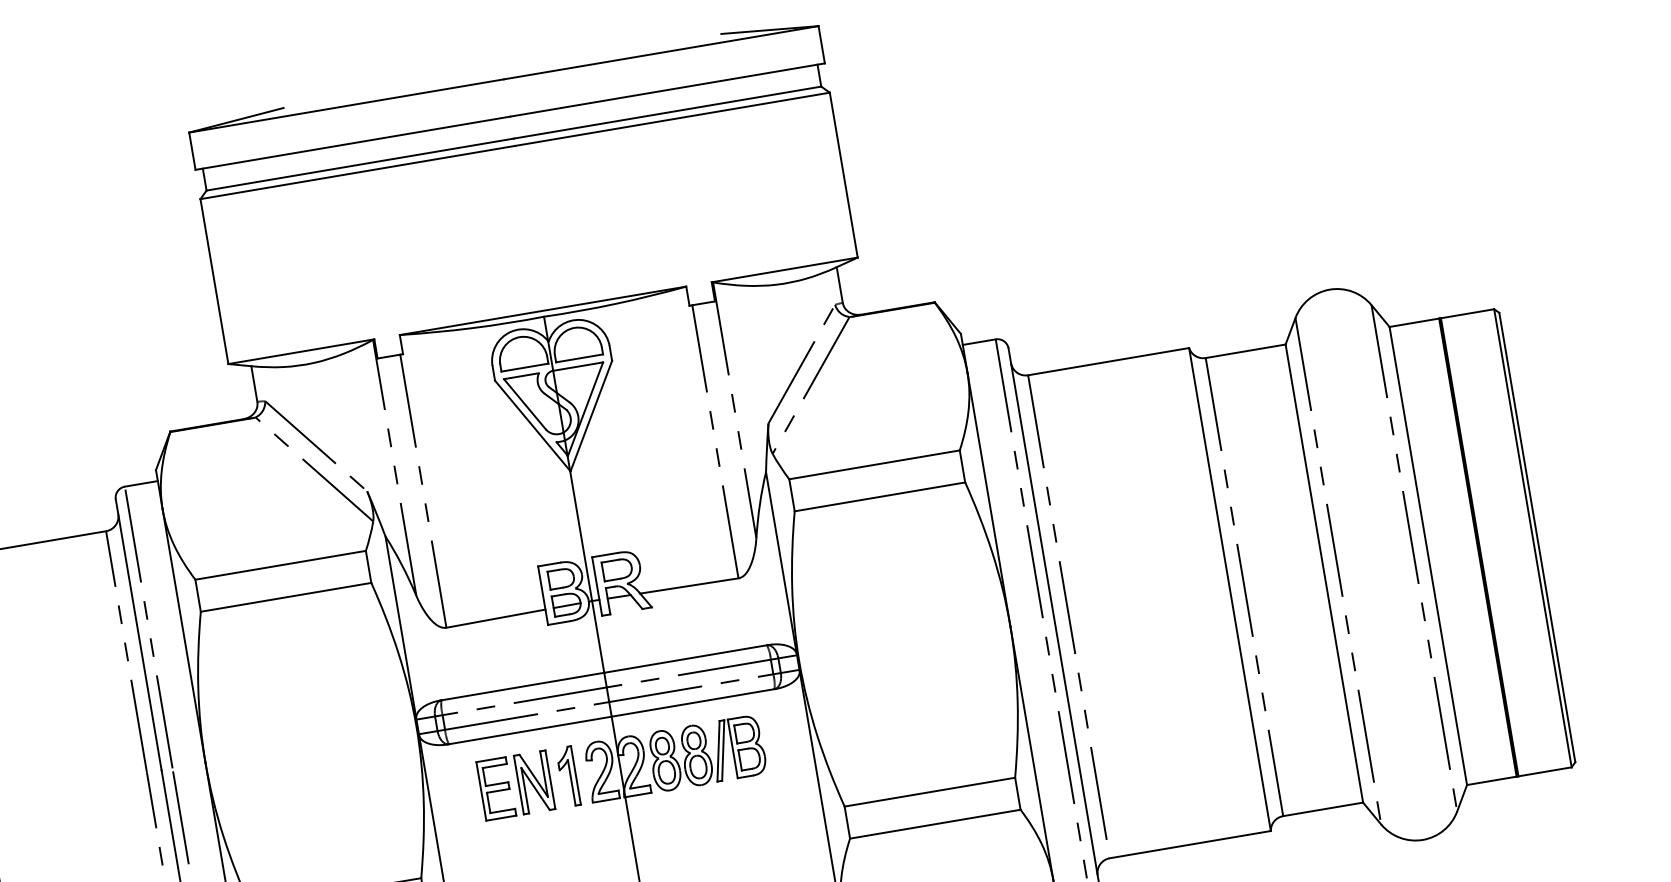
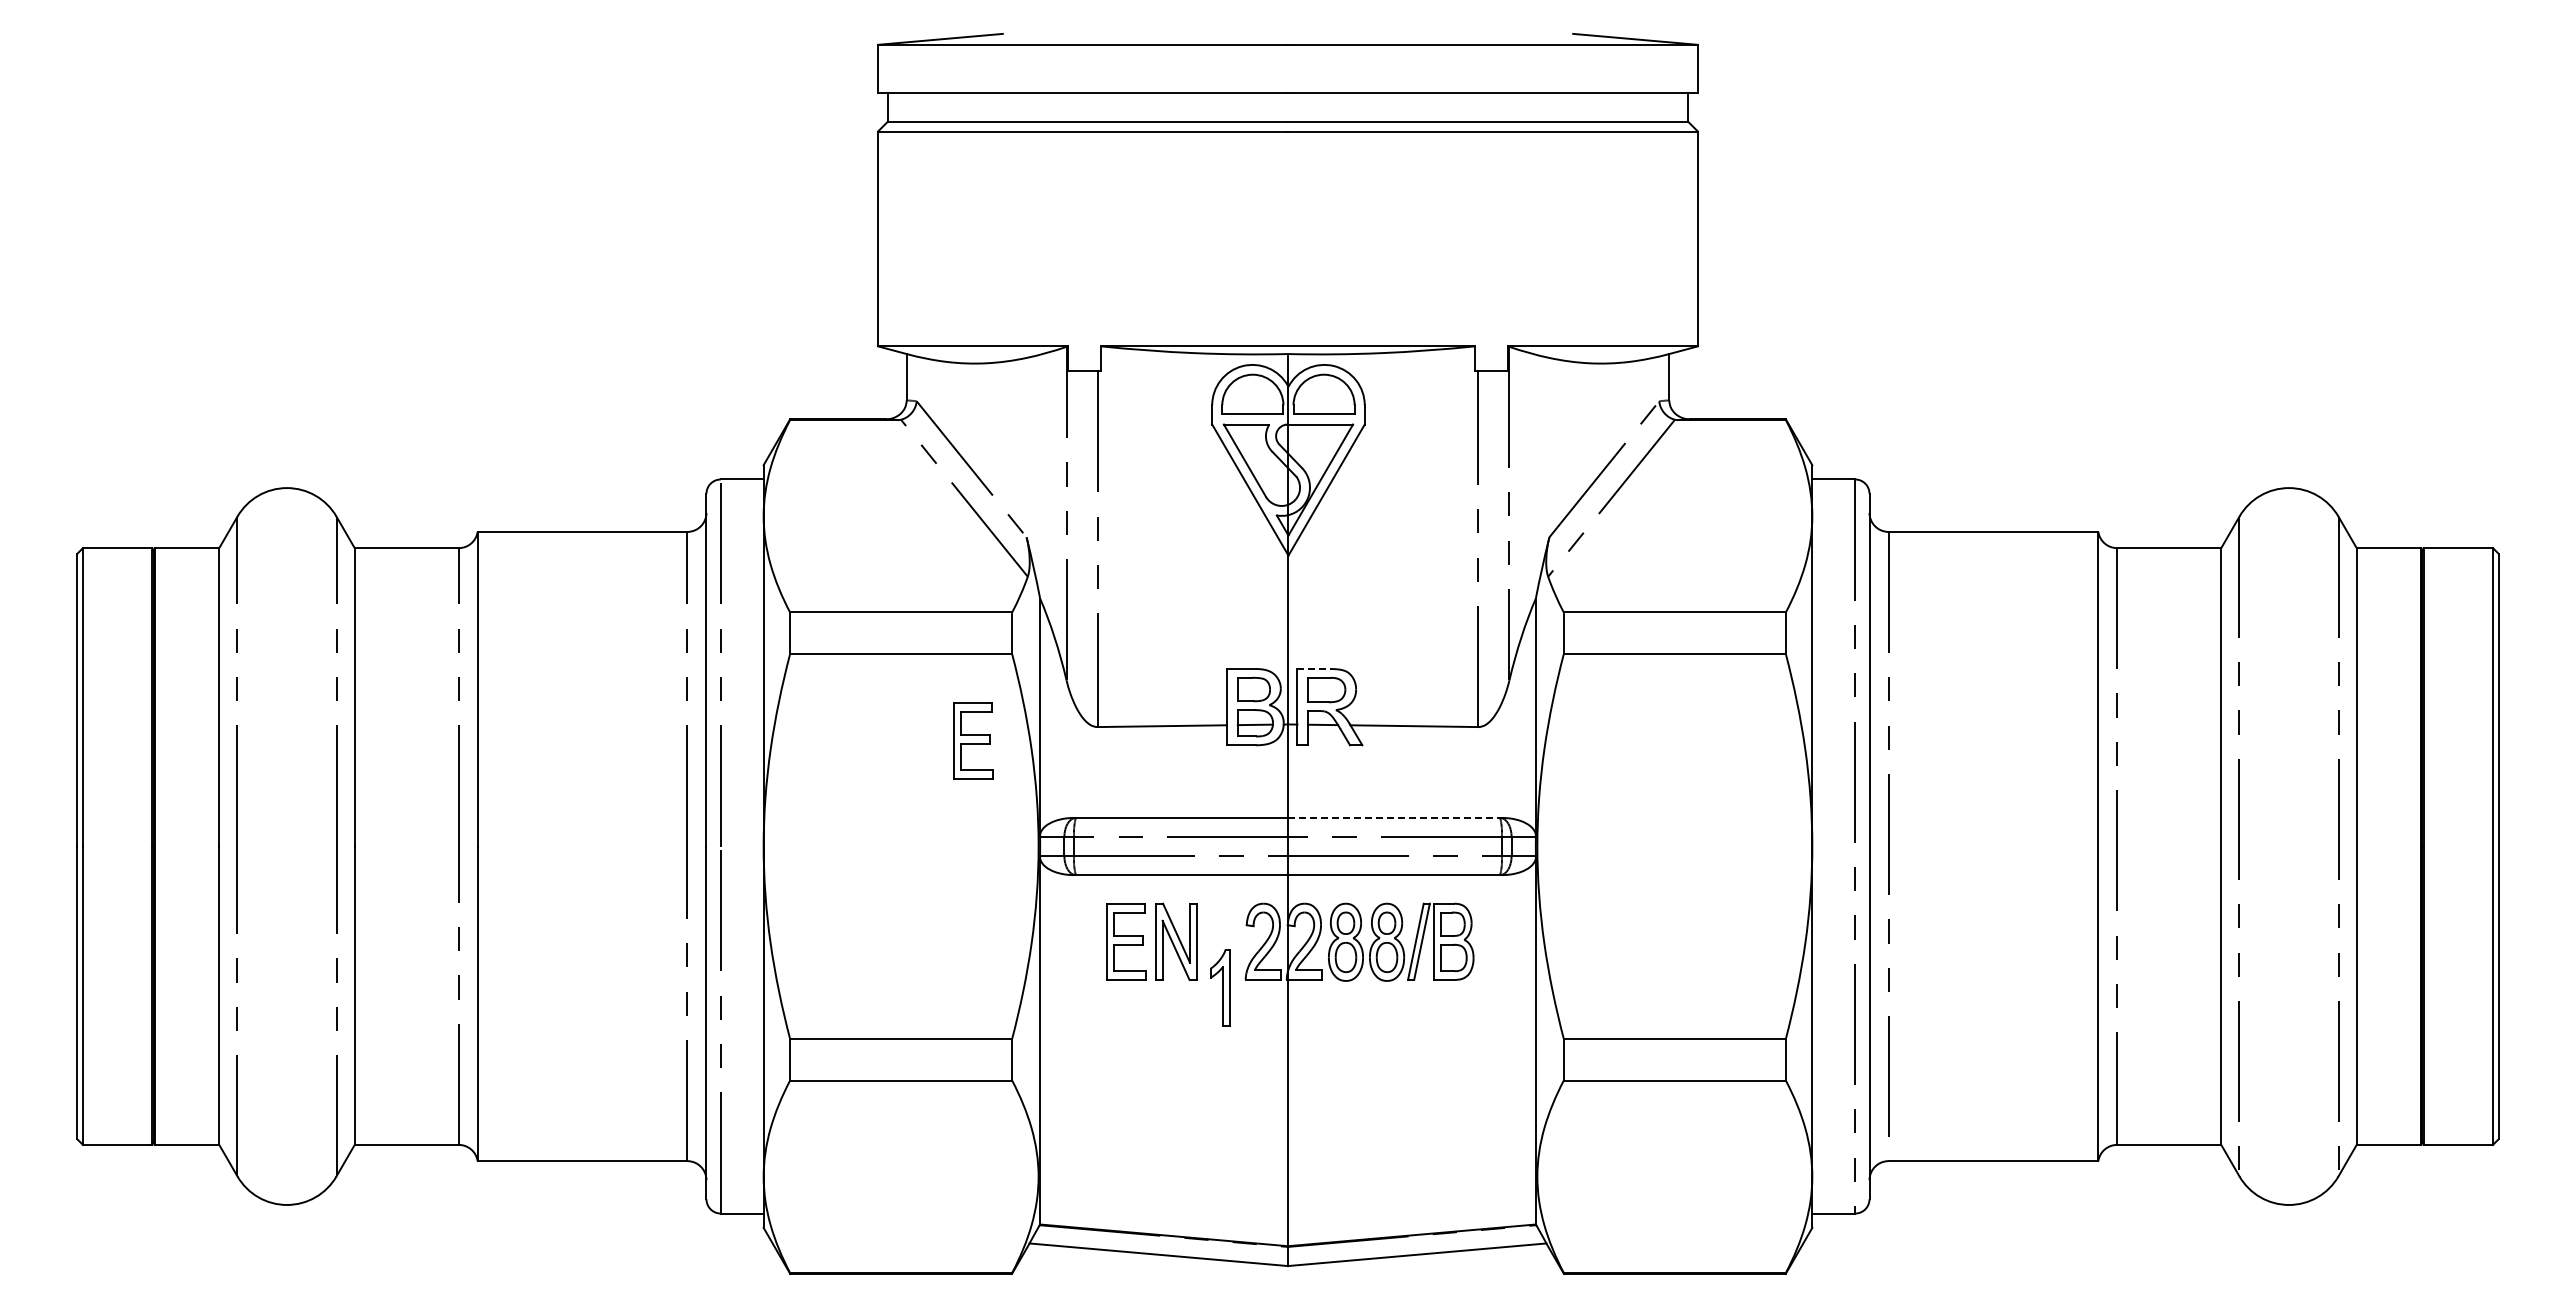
line: (605, 555) -> (1314, 669), solid -> dashed
part: (352, 654) -> (973, 740), added
line: (685, 658) -> (1394, 817), solid -> dashed
part: (568, 776) -> (1220, 987), moved

